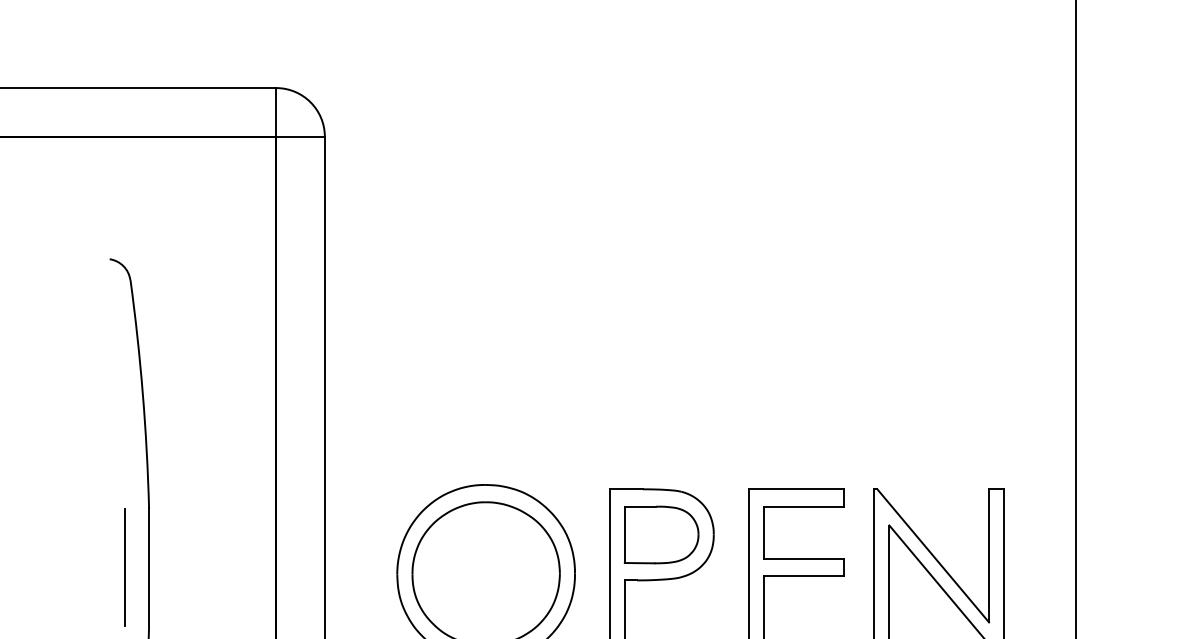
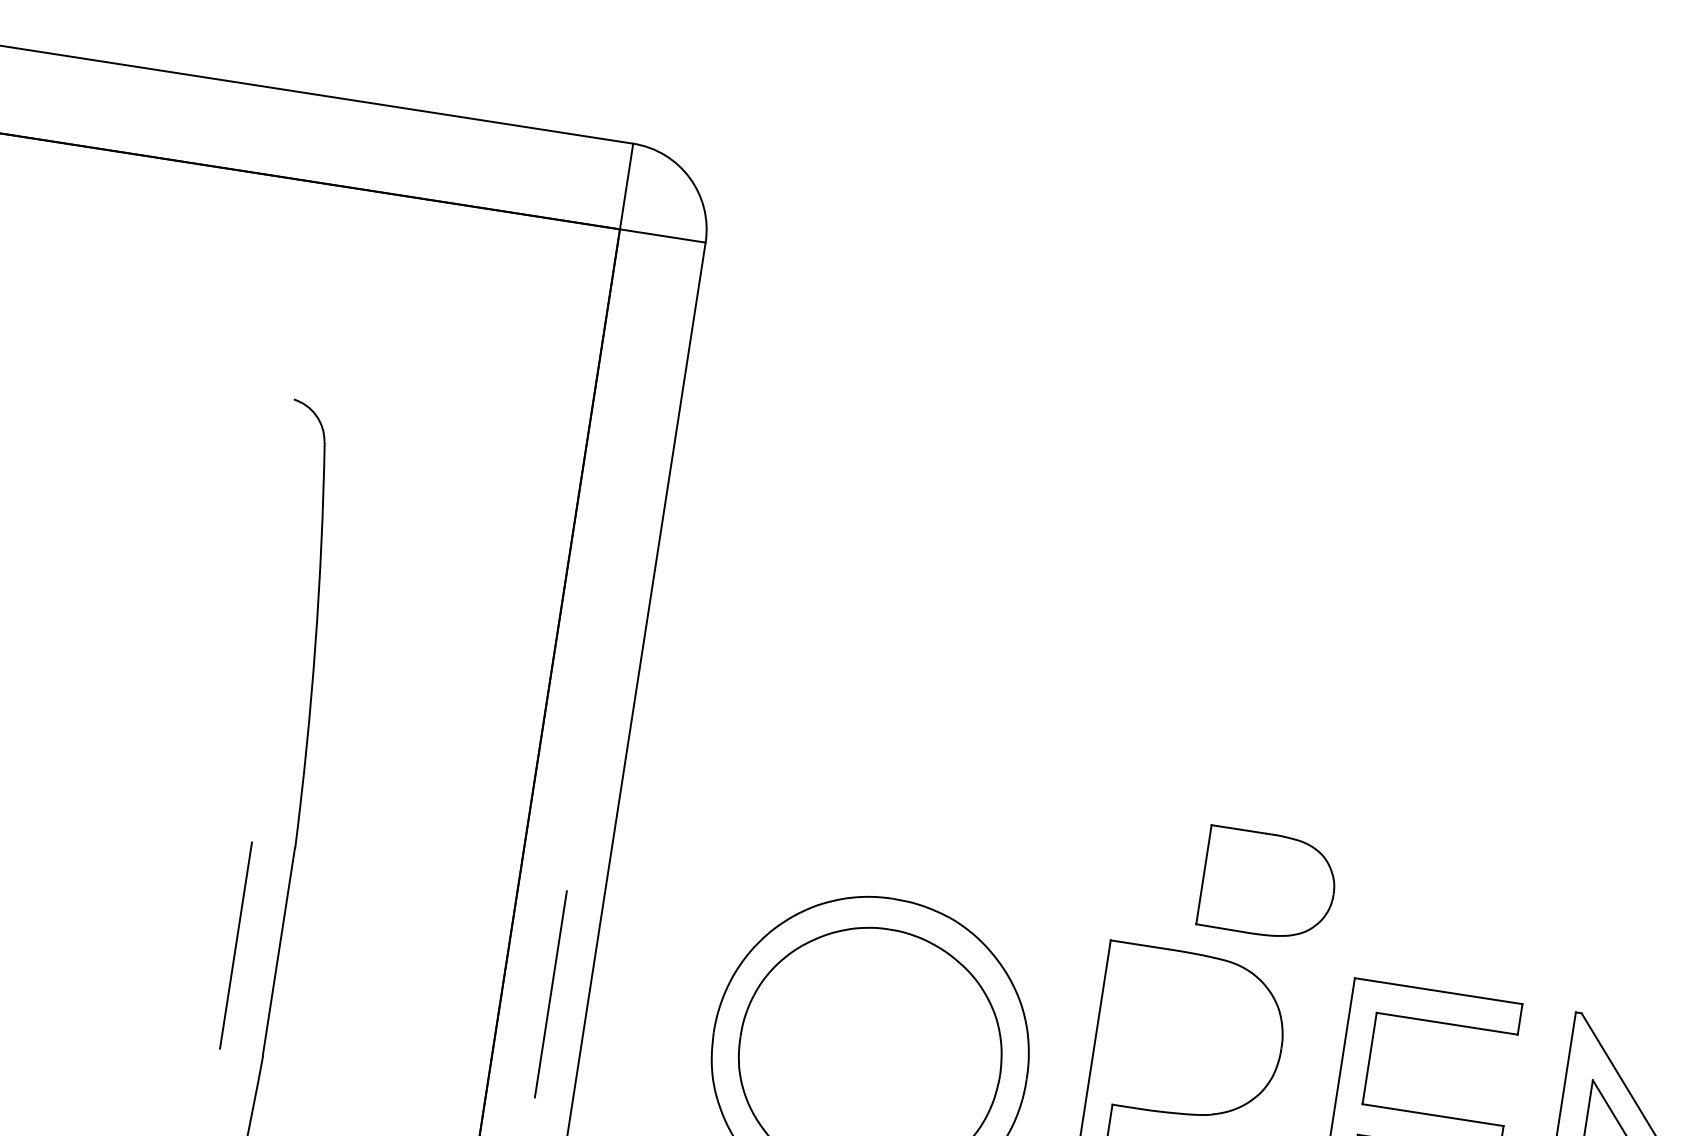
part: (661, 534) -> (1268, 884), moved
line: (303, 567) -> (550, 994), added

